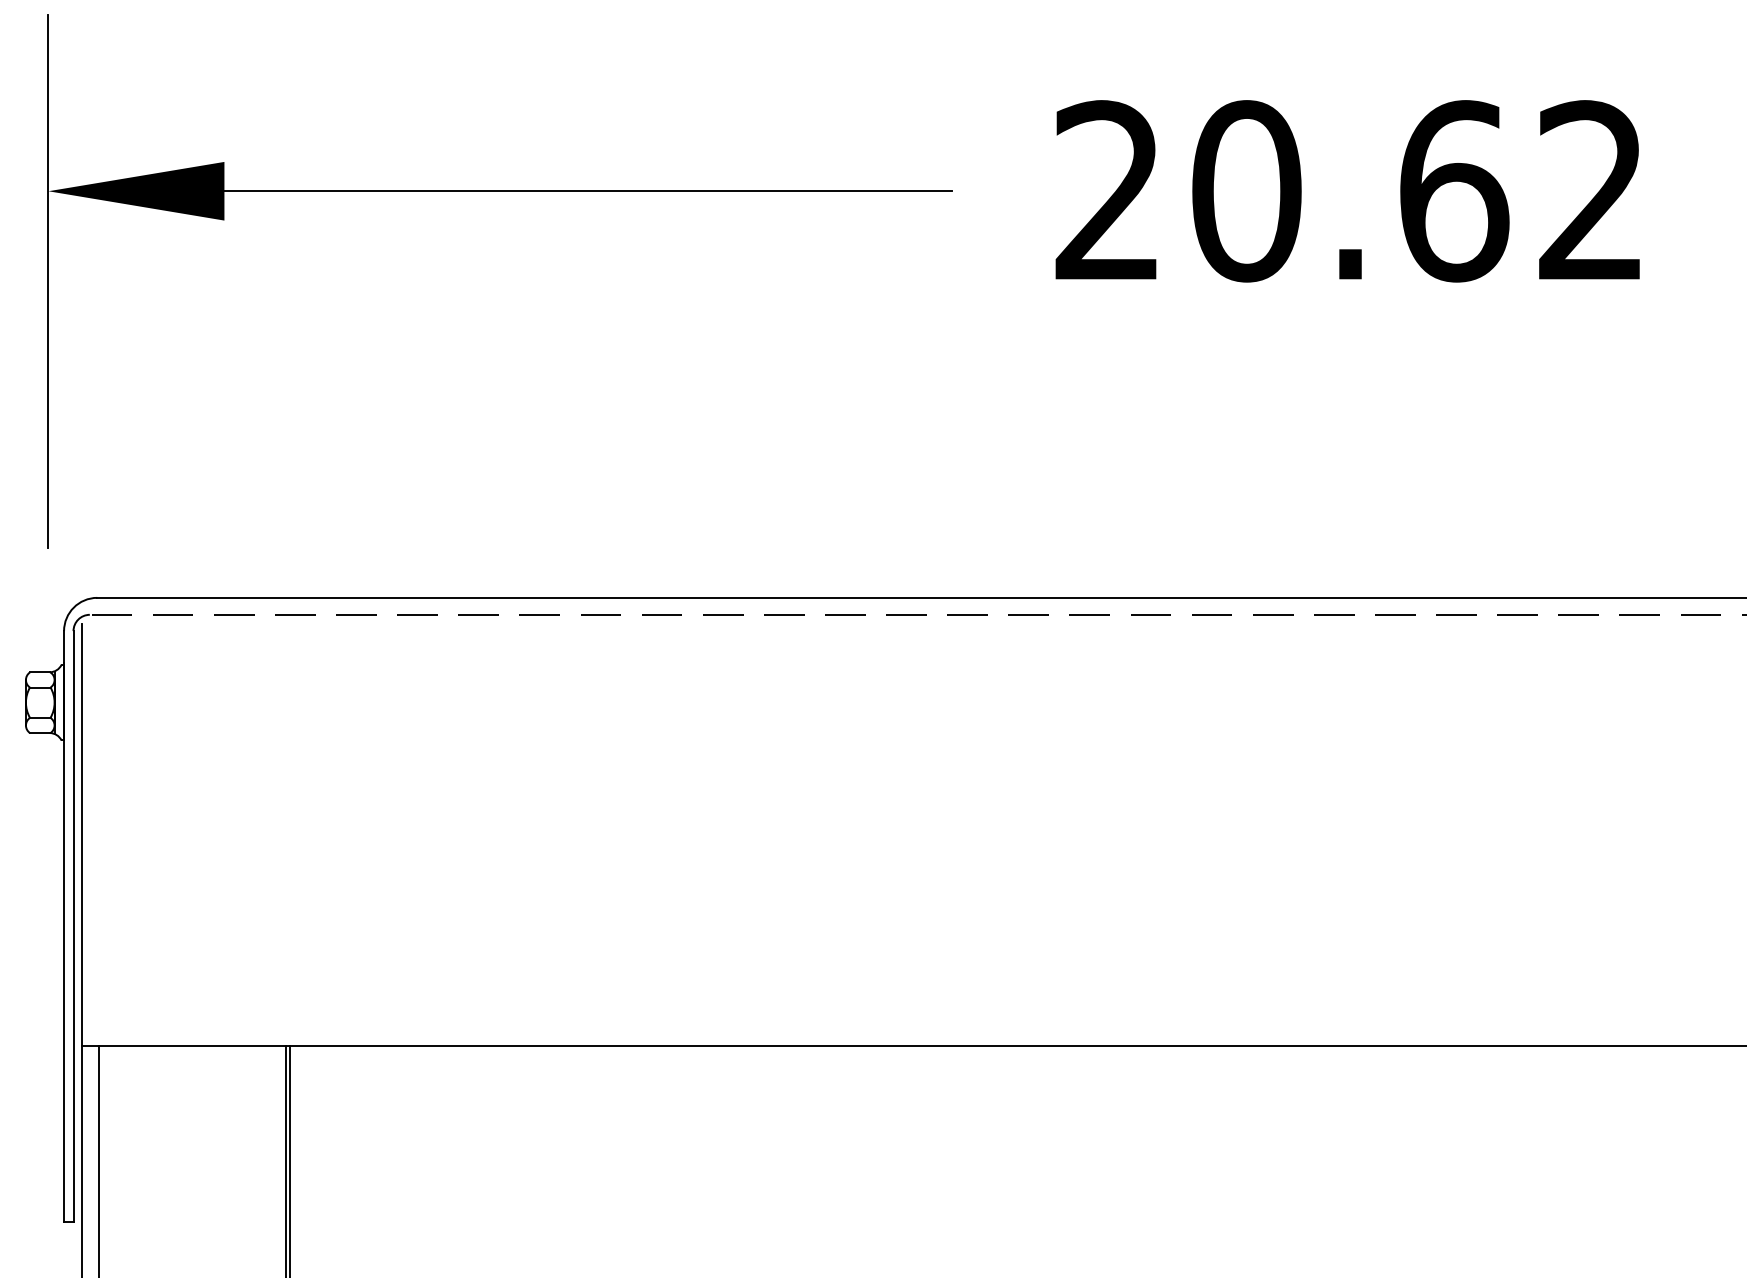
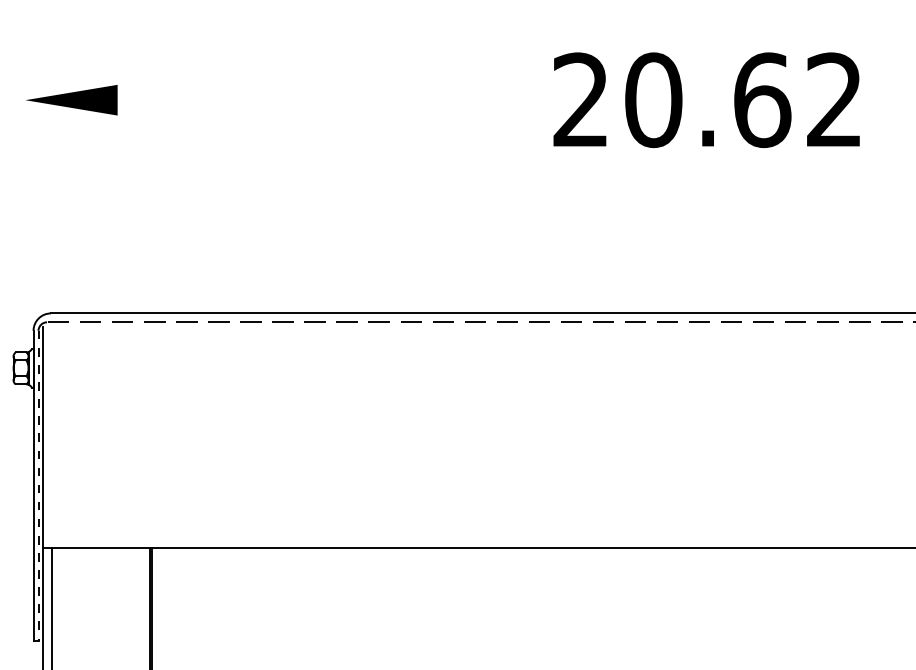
line: (588, 191) -> (308, 100), removed
line: (48, 281) -> (25, 147), removed
line: (73, 926) -> (38, 485), solid -> dashed

